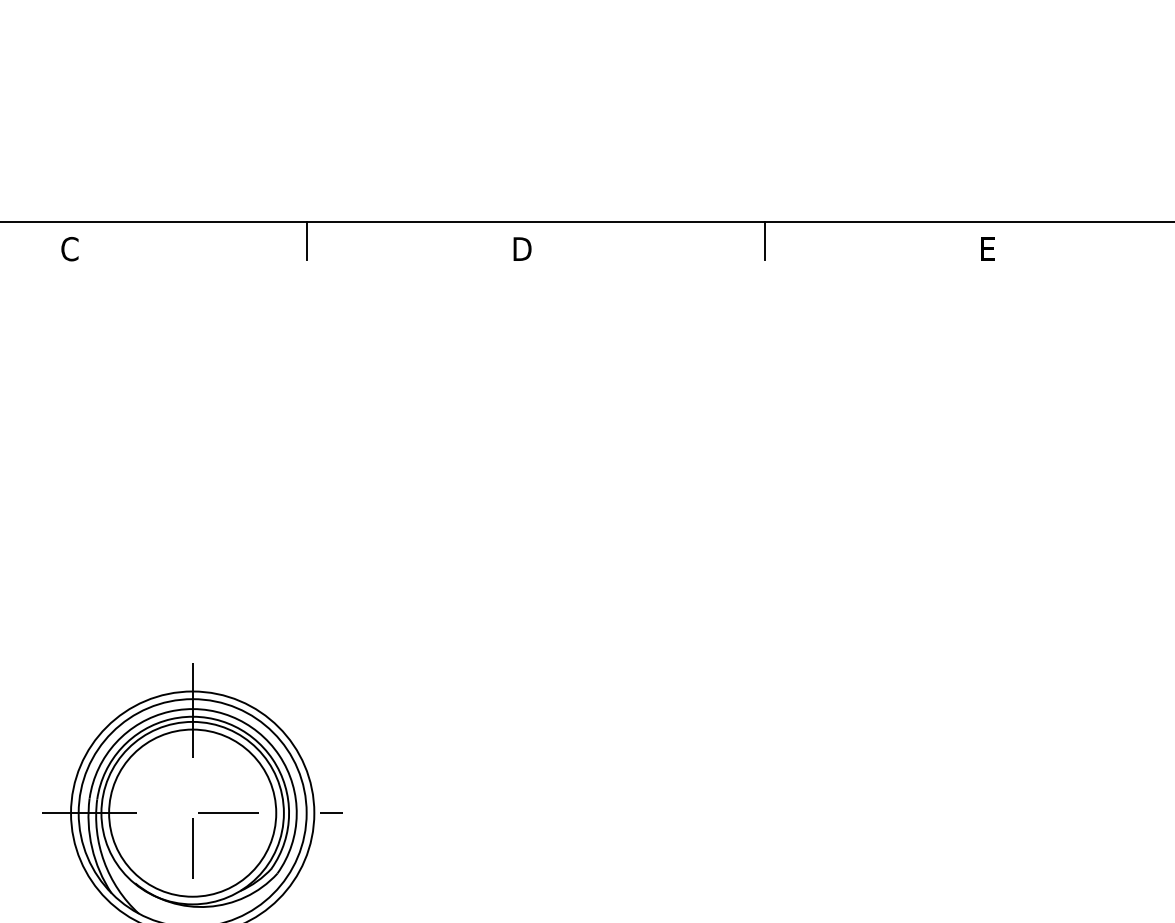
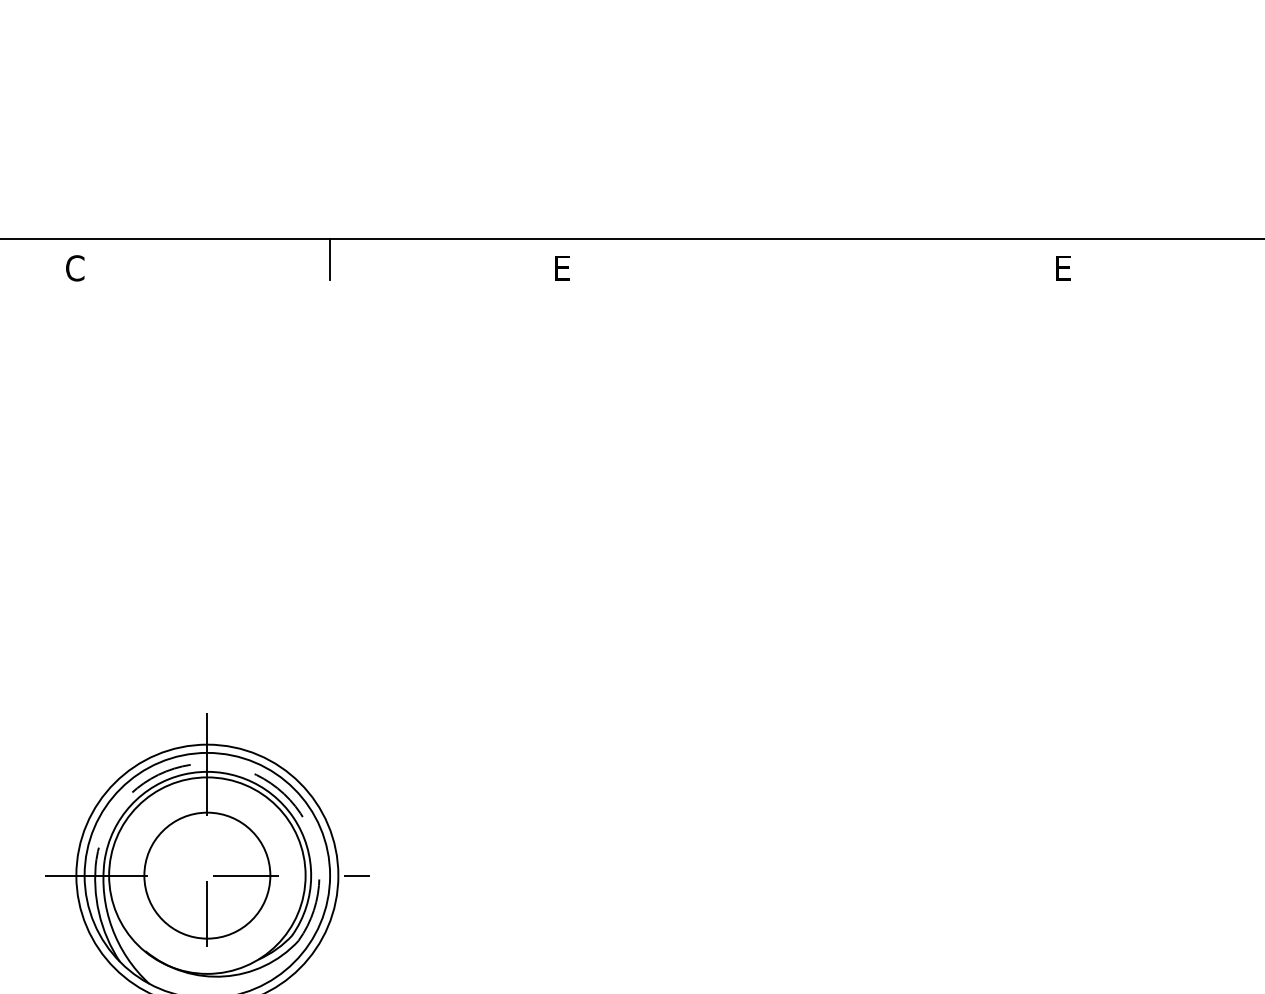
line: (765, 240) -> (824, 259), removed
text: (522, 249) -> (562, 268), D -> E
arc: (230, 716) -> (248, 771), solid -> dashed
circle: (192, 813) -> (207, 875), size x0.7

